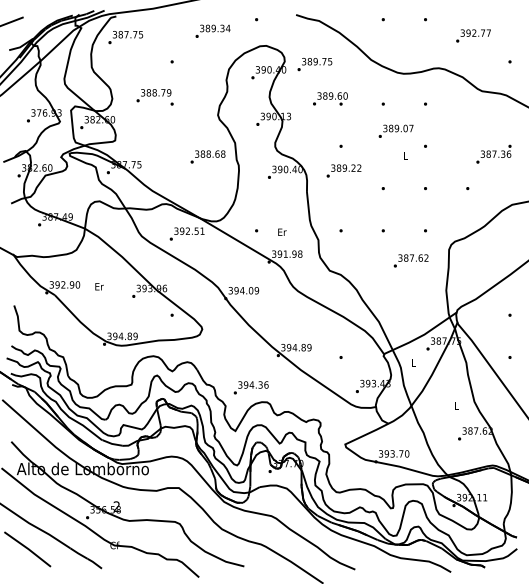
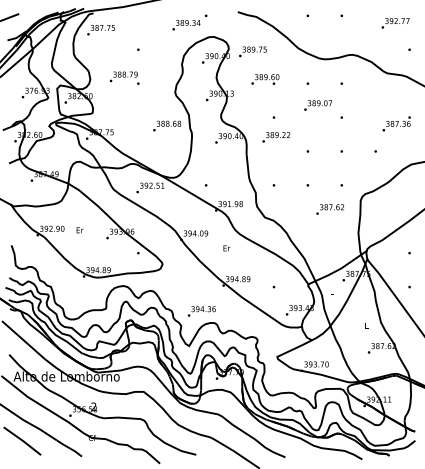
text: (212, 30) -> (186, 24), moved
text: (473, 35) -> (395, 22), moved
text: (282, 231) -> (226, 247), moved

